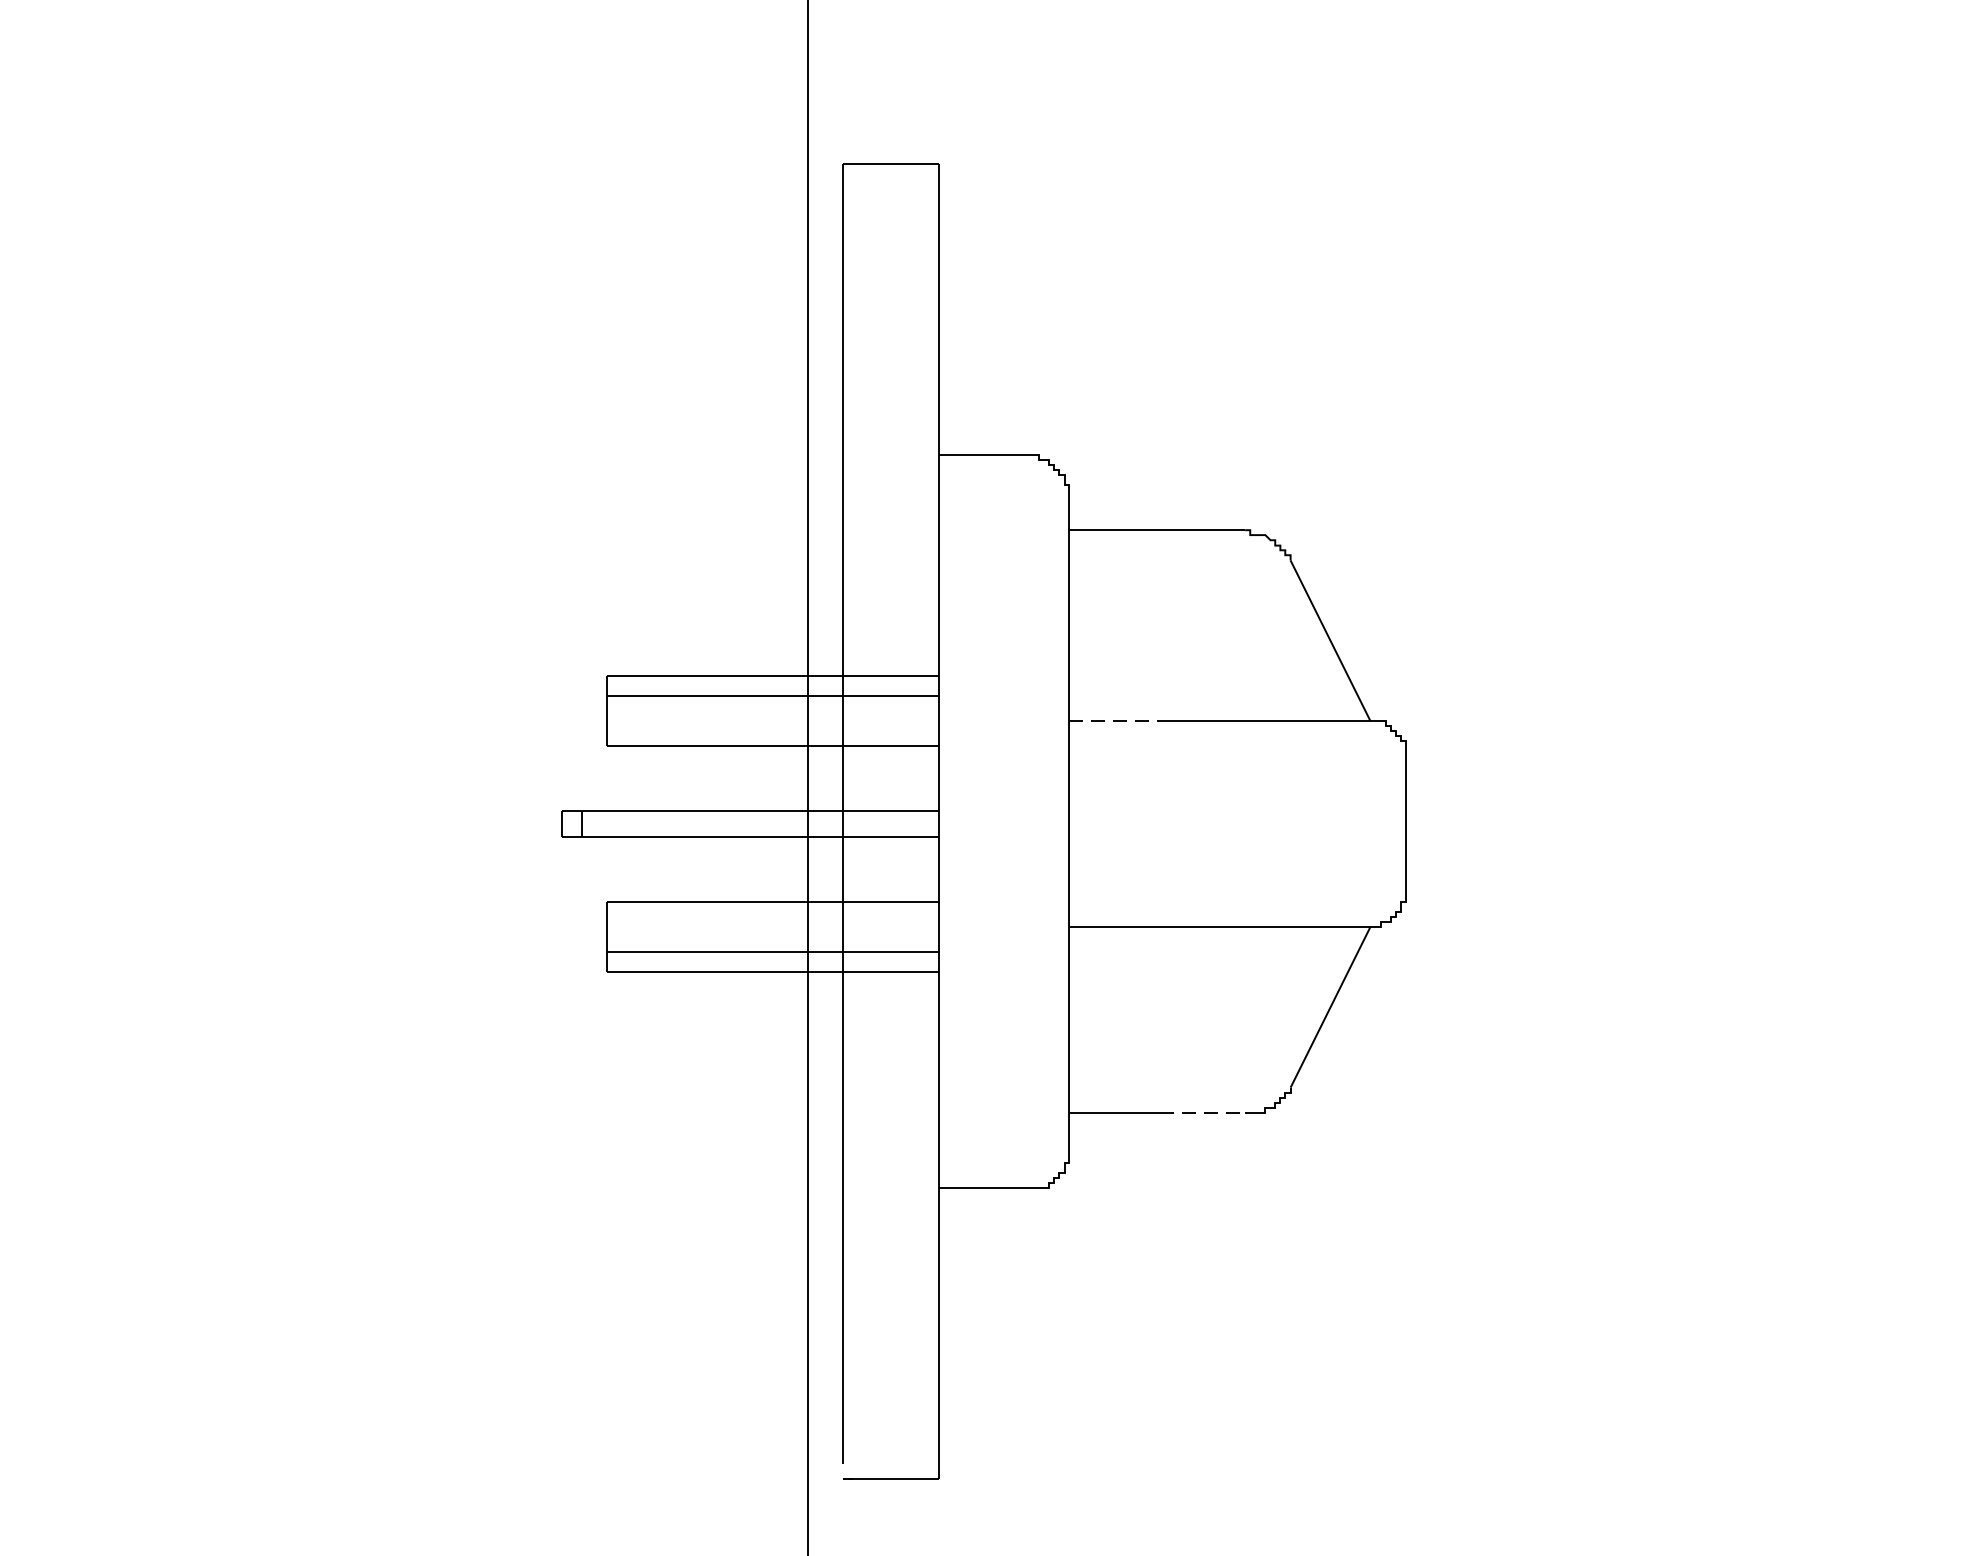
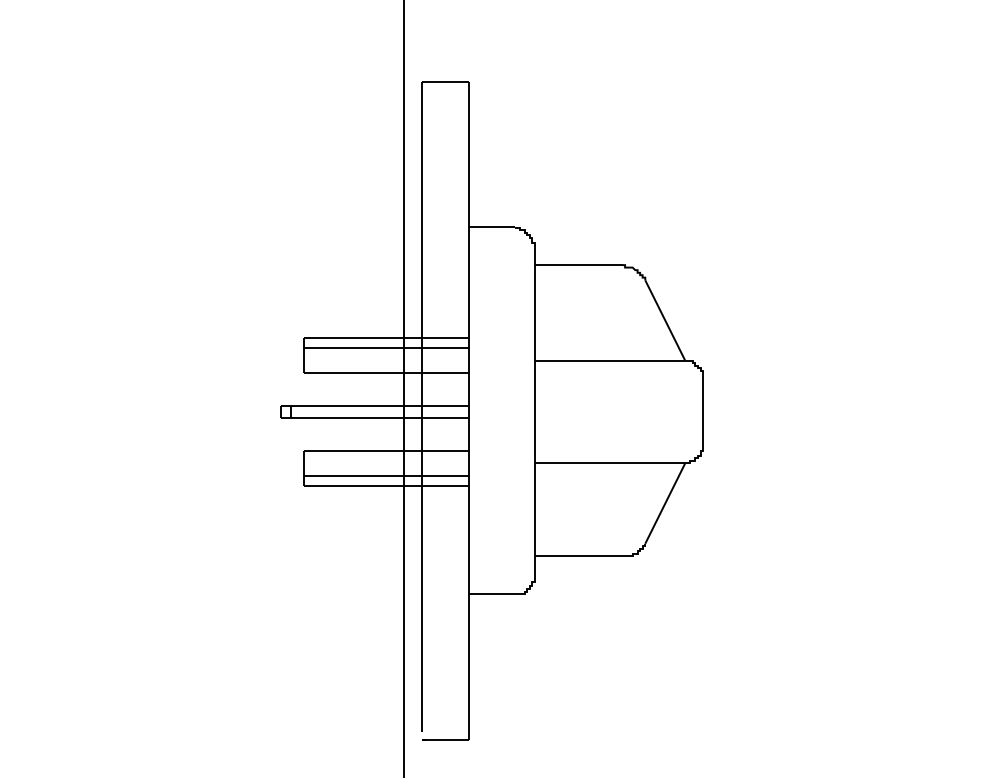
line: (1115, 720) -> (557, 360), dashed -> solid
line: (1203, 1113) -> (601, 556), dashed -> solid

